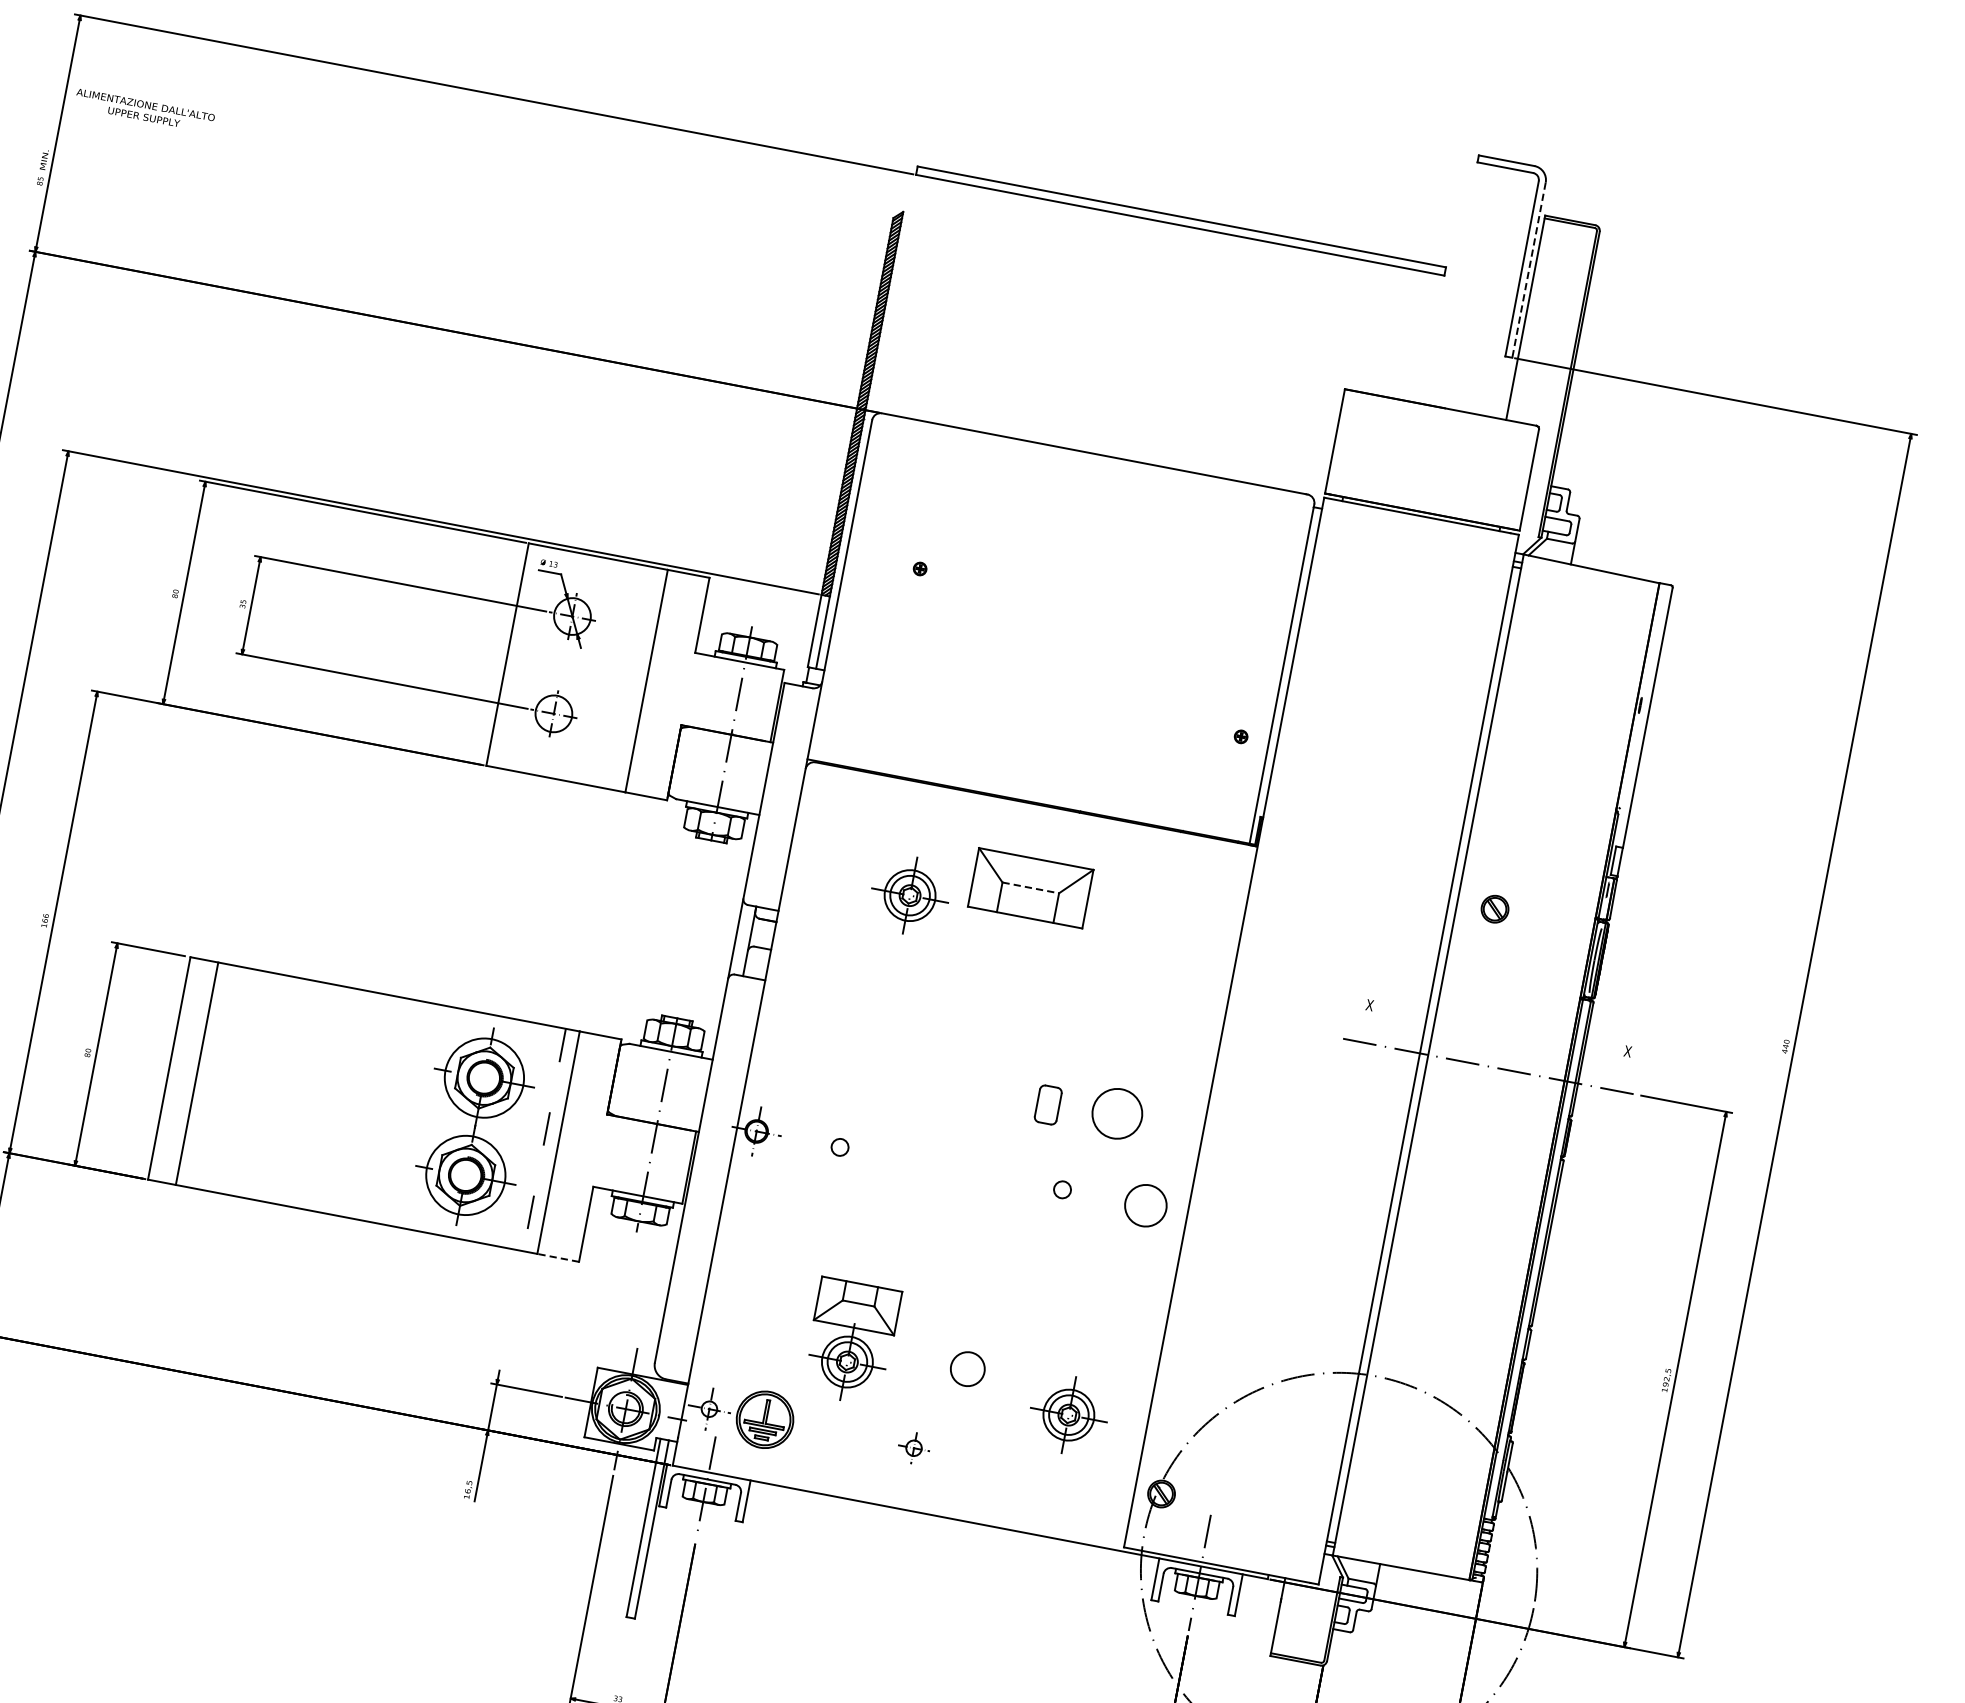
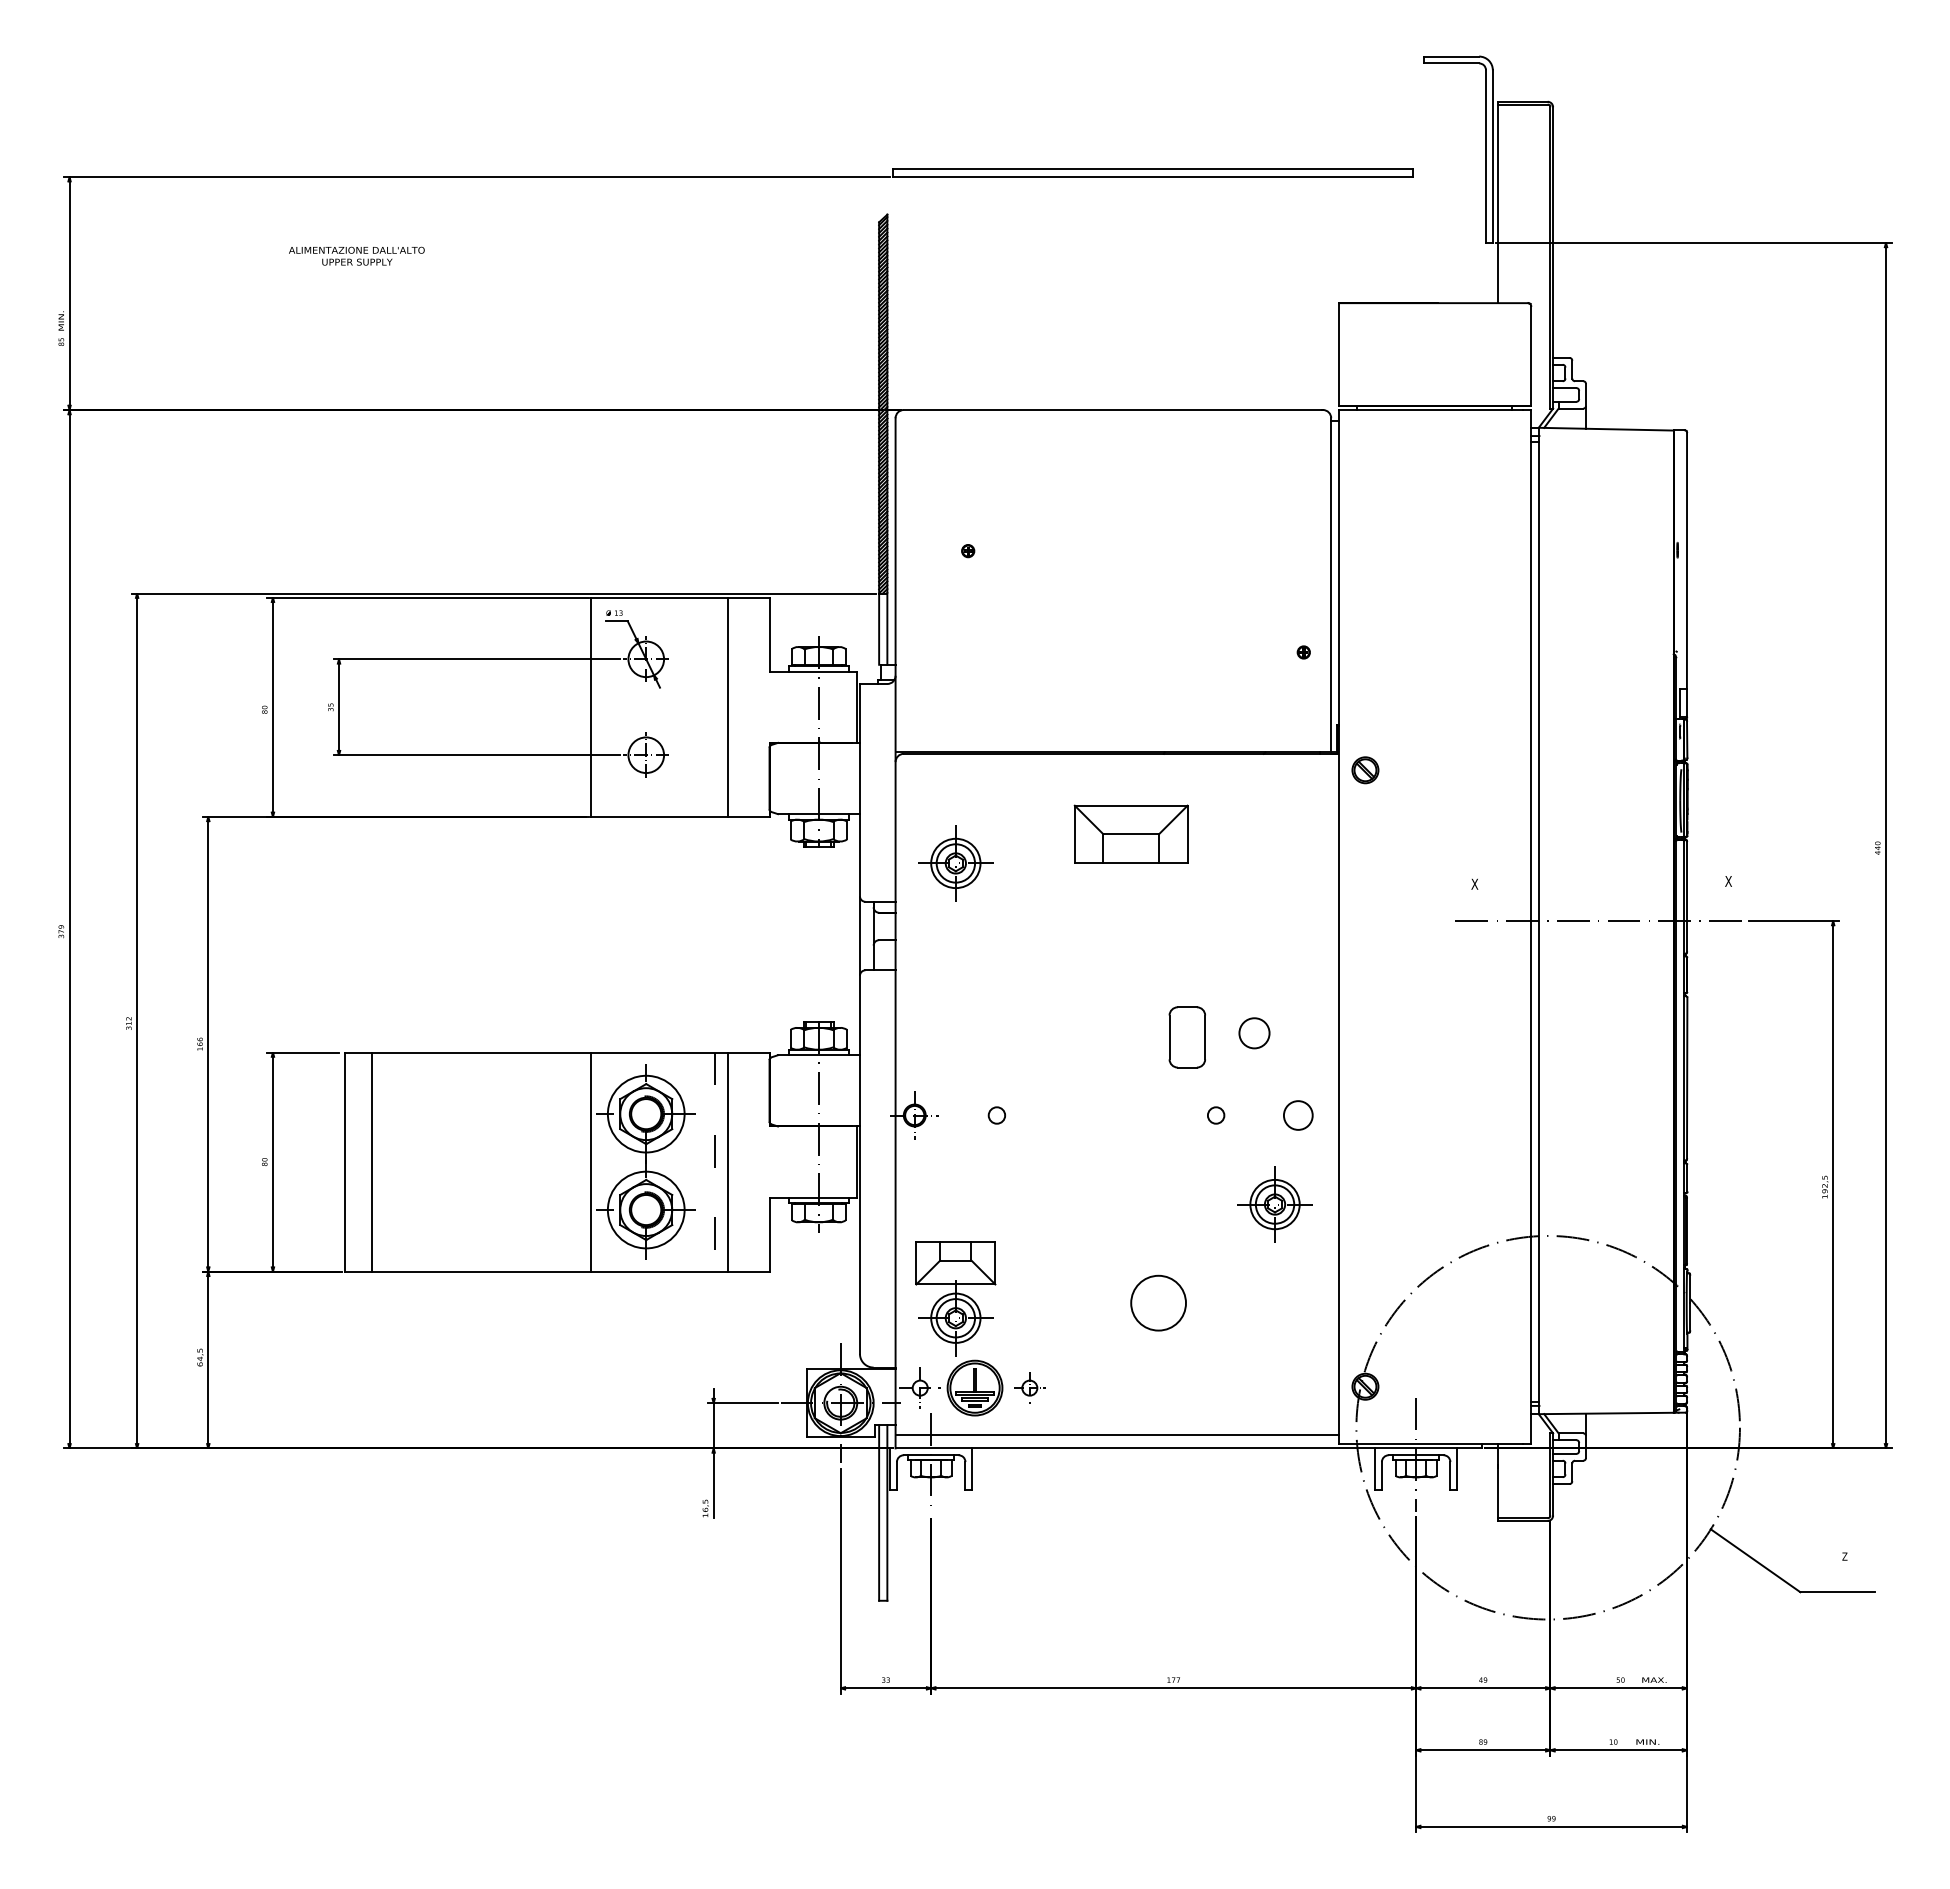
text: (144, 110) -> (356, 255), moved
line: (1528, 271) -> (1492, 157), dashed -> solid
line: (1031, 888) -> (1131, 834), dashed -> solid
part: (909, 895) -> (955, 863), moved
part: (1495, 909) -> (1365, 770), moved
part: (1047, 1104) -> (1186, 1037), size x1.67
circle: (1117, 1114) -> (1254, 1033), size x0.62
line: (419, 1115) -> (591, 1161), added
circle: (1146, 1205) -> (1298, 1115), size x0.71
line: (558, 1257) -> (749, 1271), dashed -> solid
part: (850, 1341) -> (955, 1298), moved
circle: (967, 1368) -> (1158, 1302), size x1.67
part: (1068, 1414) -> (1274, 1204), moved
part: (913, 1447) -> (1029, 1387), moved
line: (900, 1494) -> (1117, 1434), added

